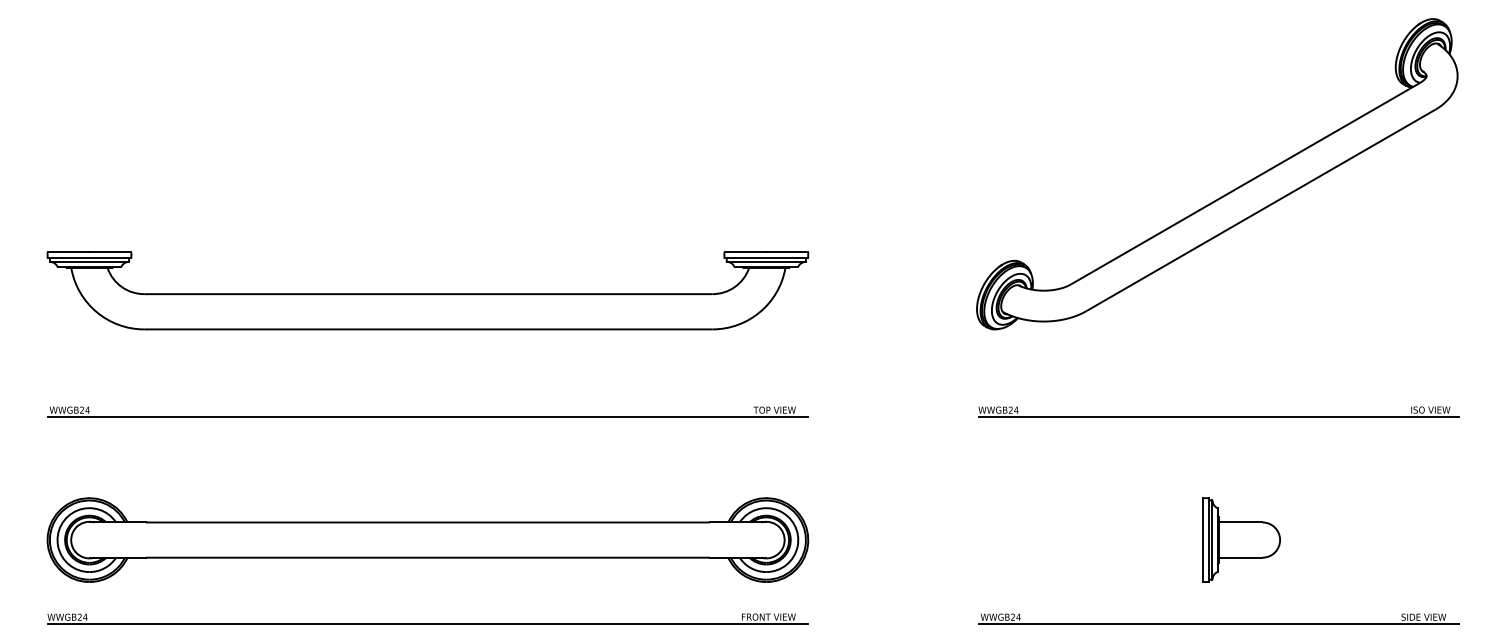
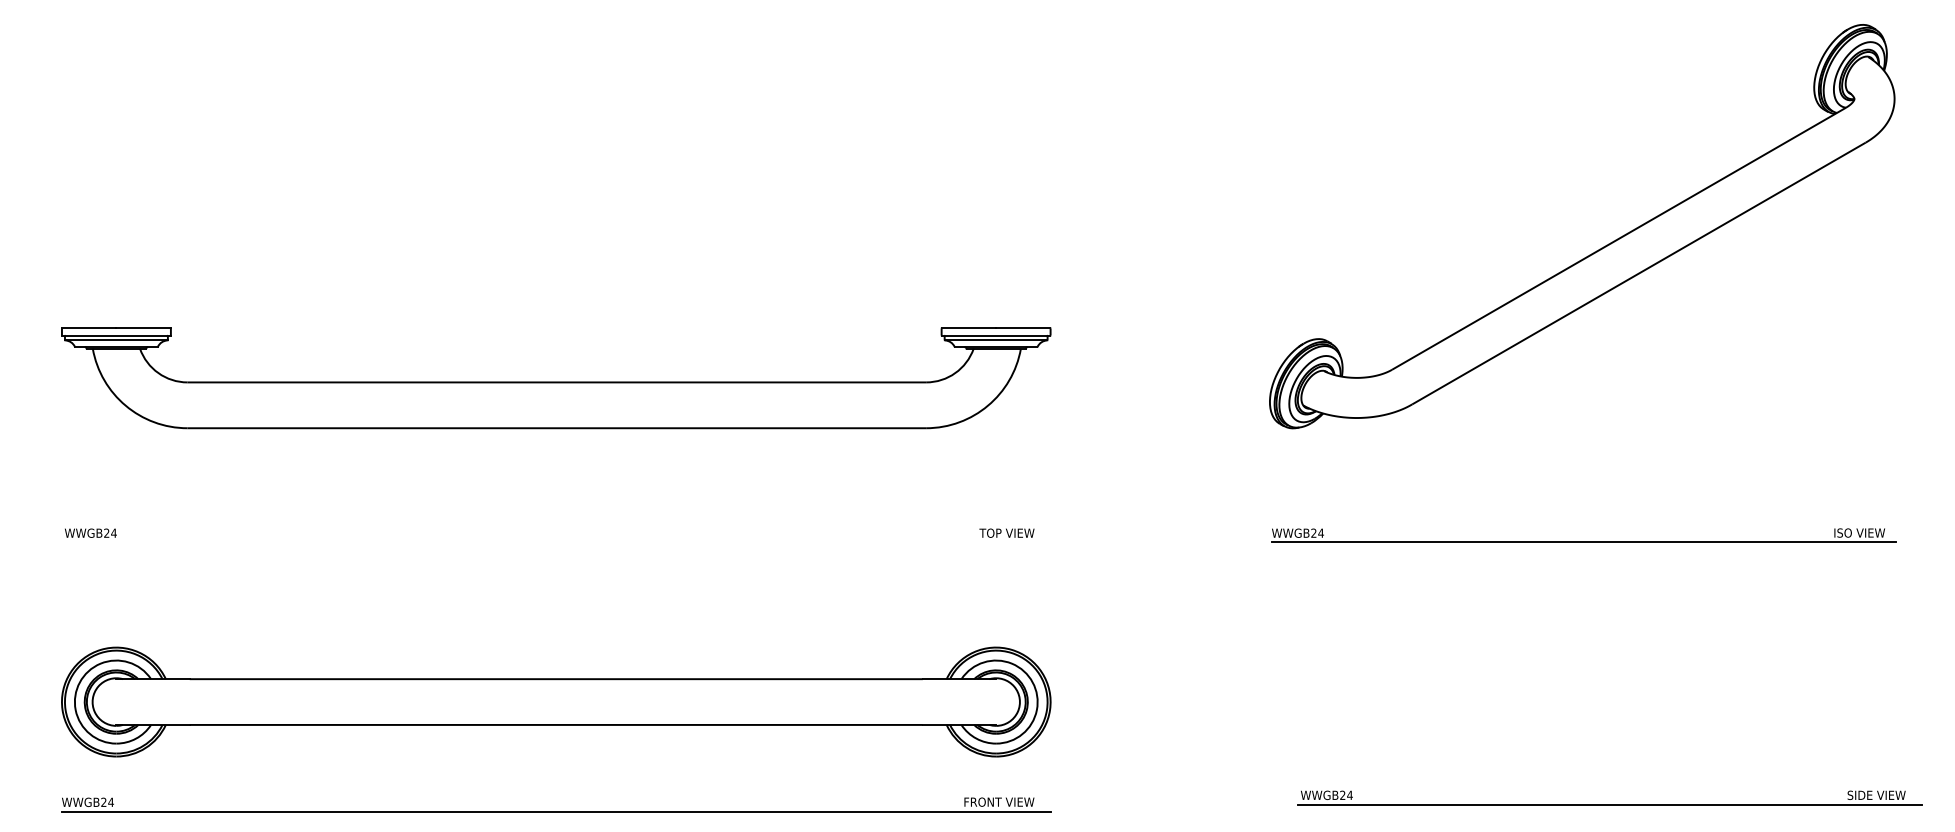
line: (427, 417) -> (555, 542), removed
part: (1241, 539) -> (1613, 701), removed
part: (1218, 624) -> (1609, 804), moved

